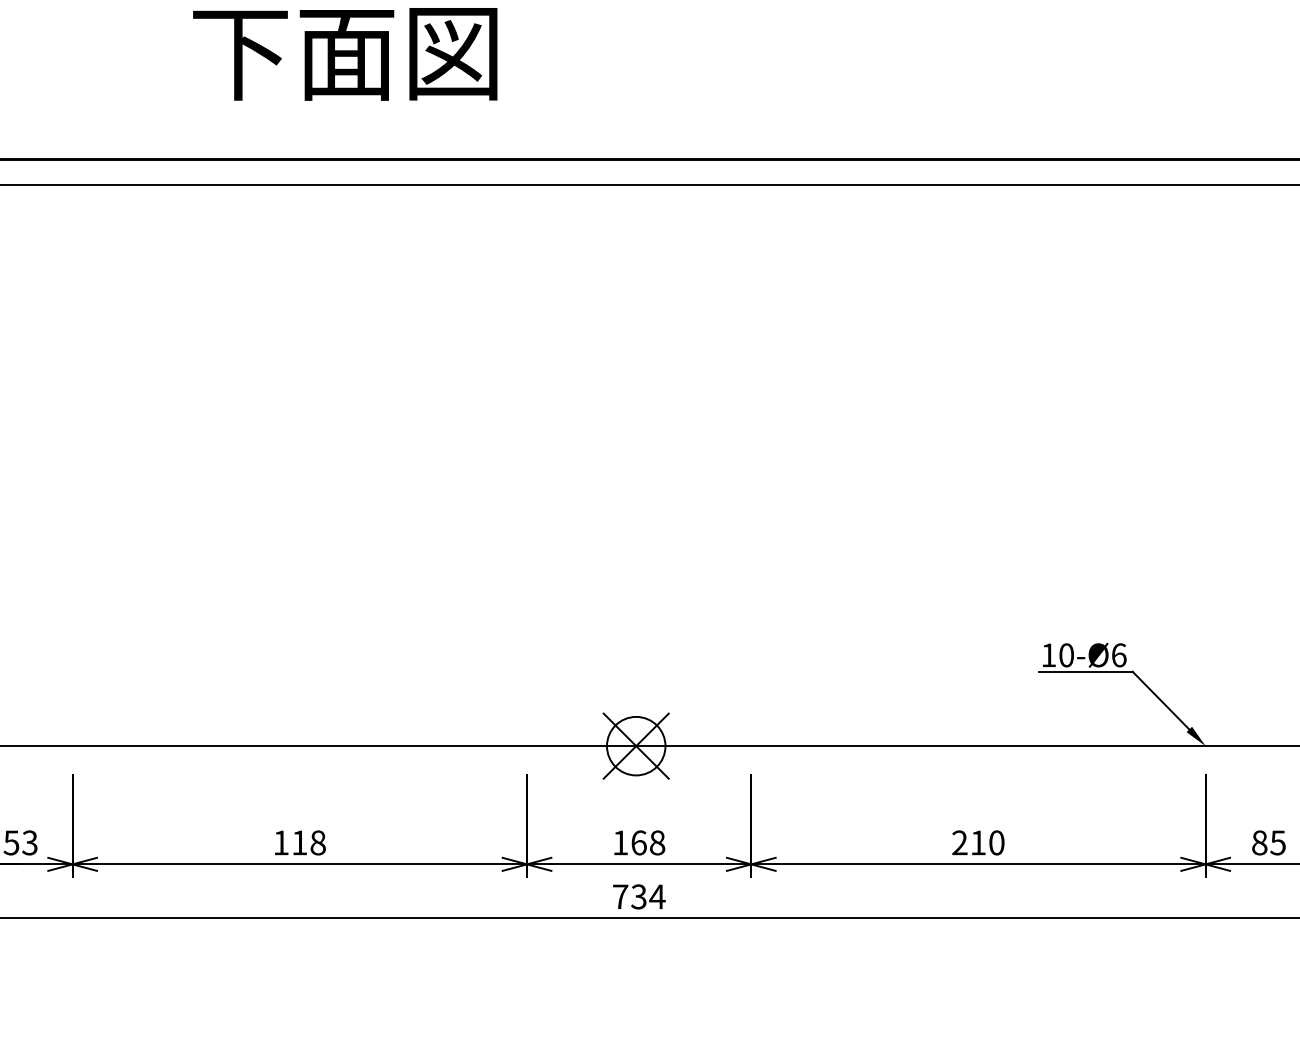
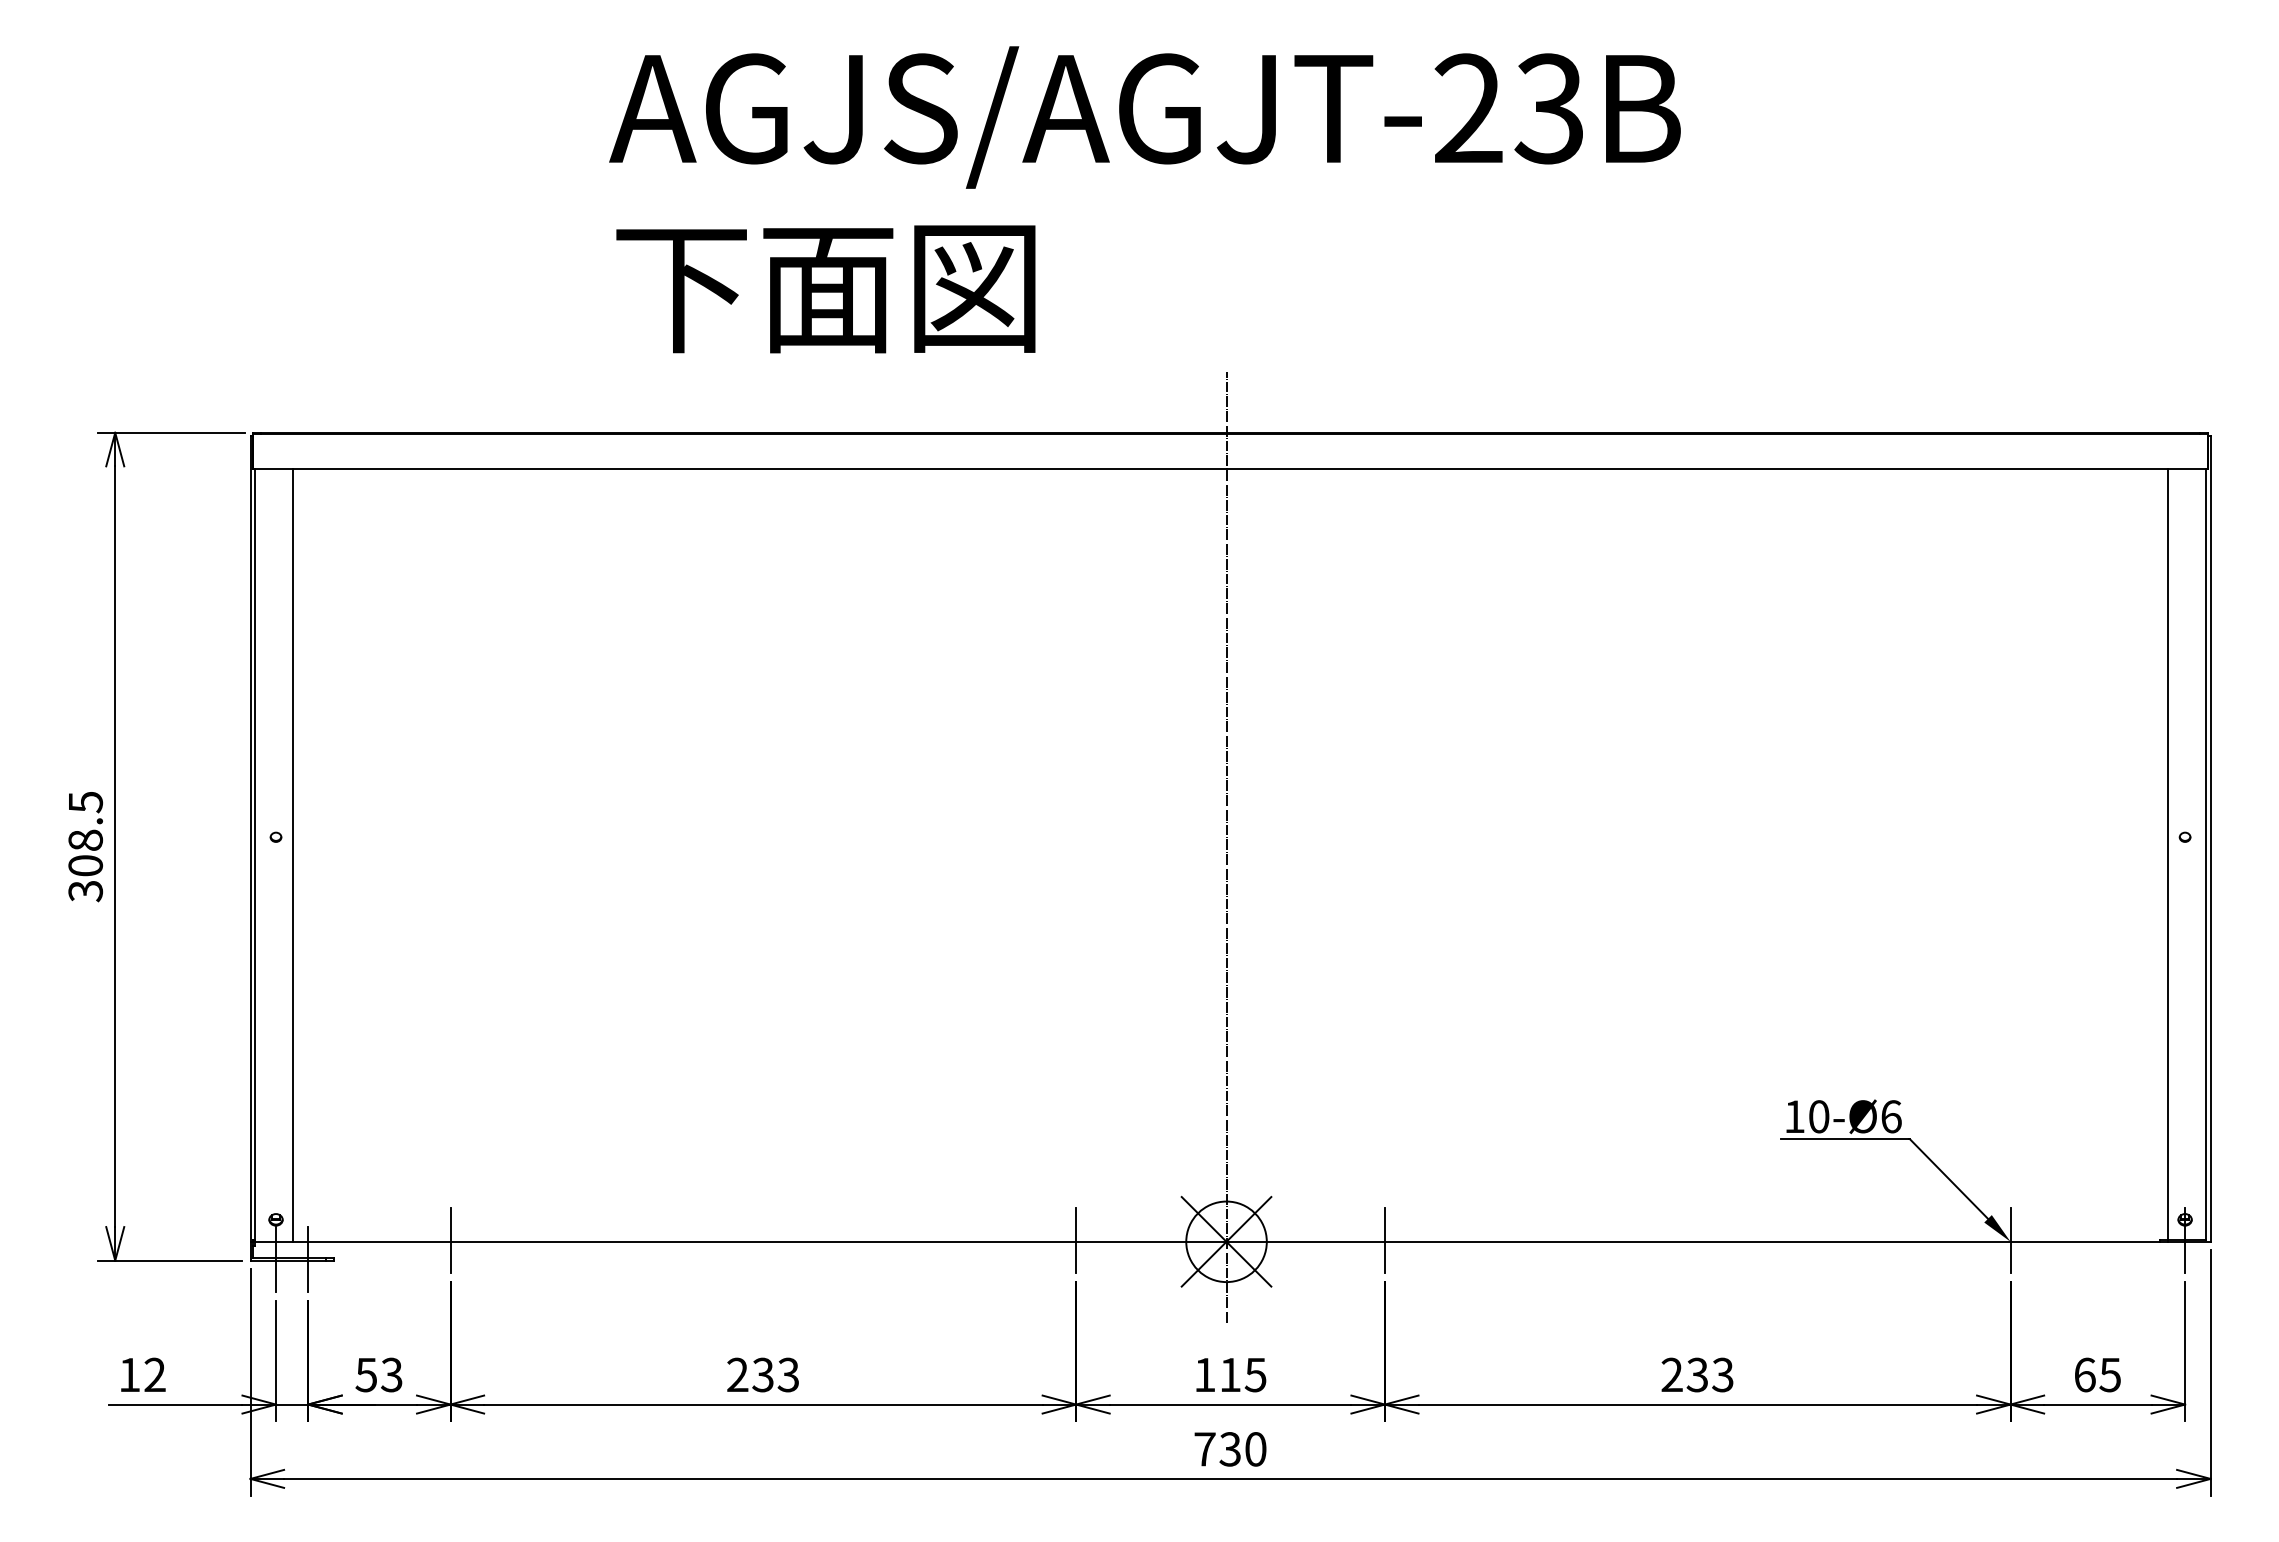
line: (636, 459) -> (1226, 846), added
line: (72, 745) -> (450, 1240), added
line: (527, 745) -> (1076, 1240), added
line: (750, 745) -> (1384, 1240), added
line: (1205, 745) -> (2010, 1240), added
text: (299, 842) -> (763, 1374), 118 -> 233
text: (648, 842) -> (1243, 1374), 168 -> 115
text: (987, 842) -> (1709, 1374), 210 -> 233
text: (1259, 842) -> (2084, 1374), 85 -> 65
text: (657, 897) -> (1255, 1449), 734 -> 730

